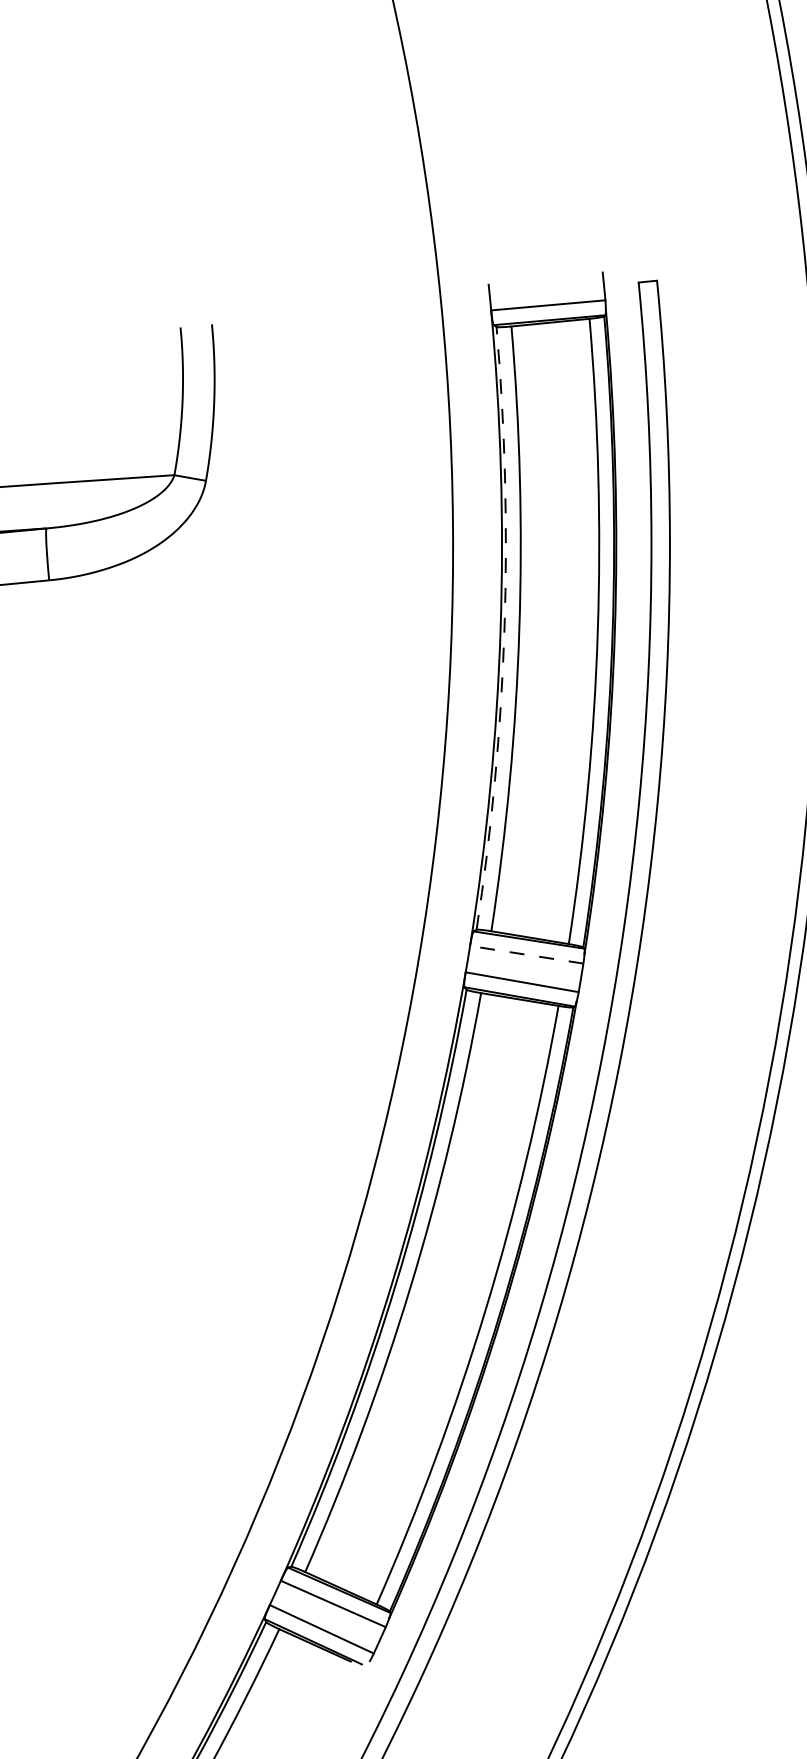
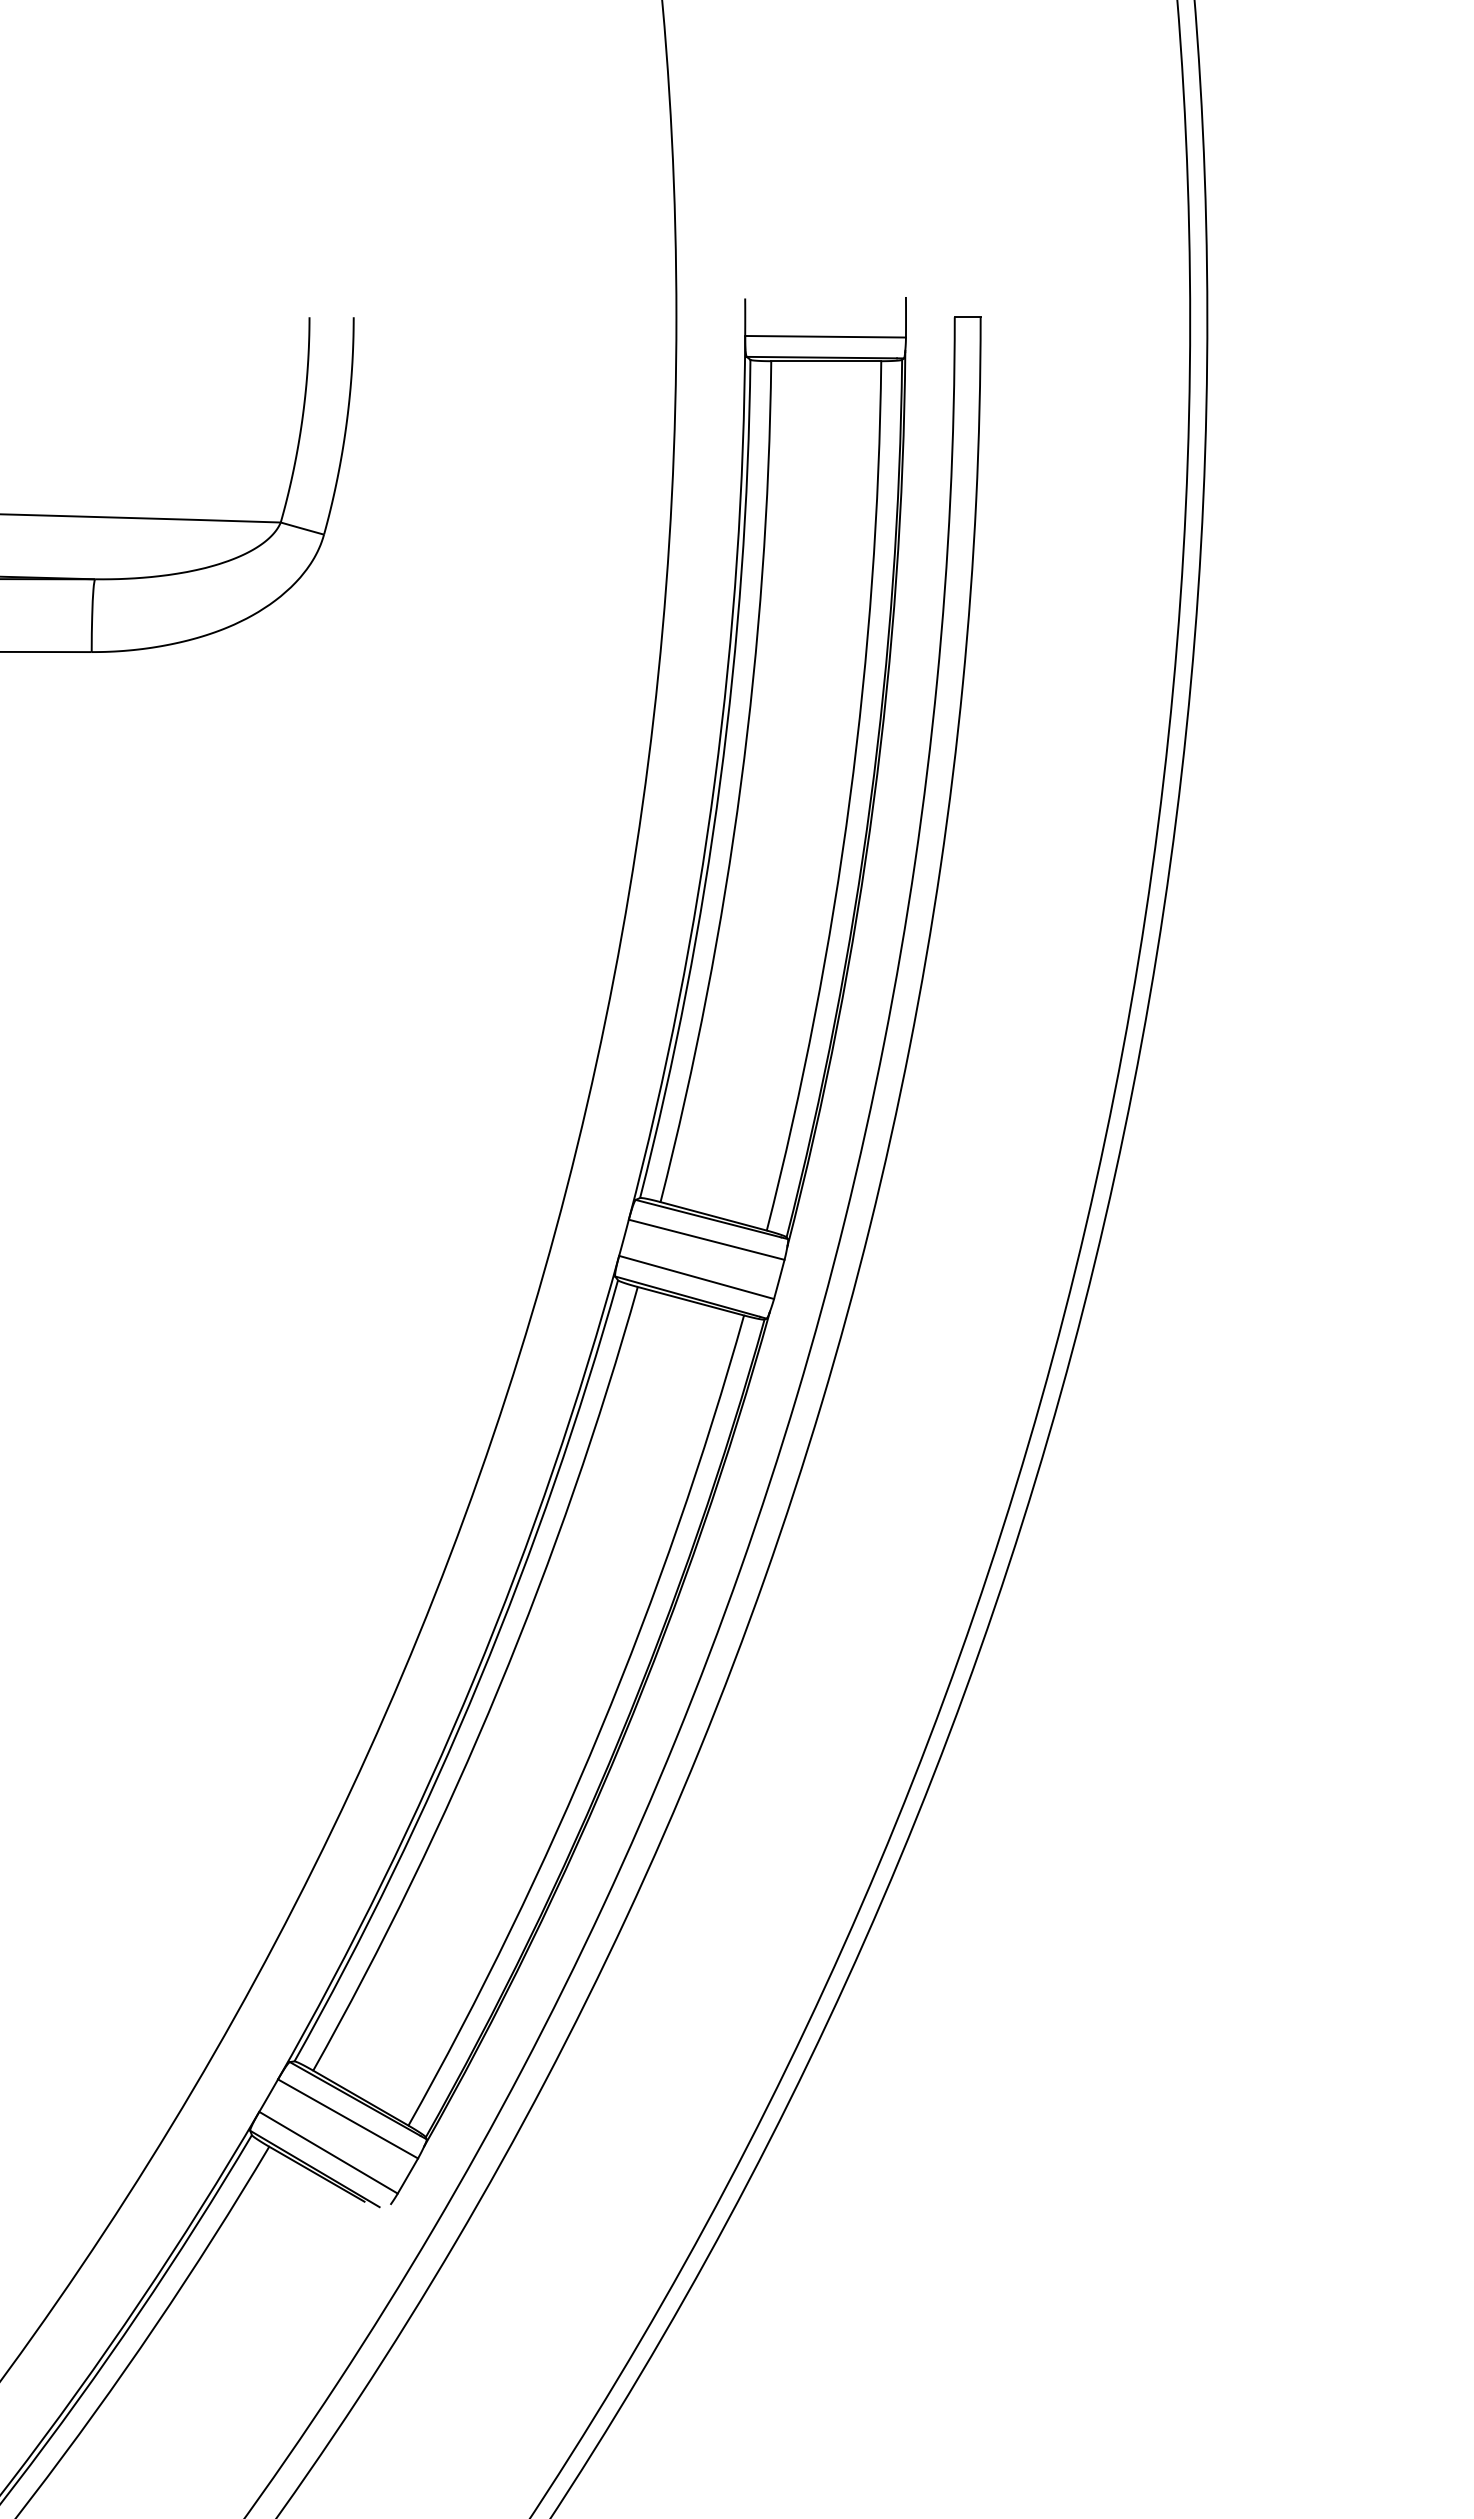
arc: (504, 629) -> (720, 782), dashed -> solid
line: (526, 954) -> (706, 1239), dashed -> solid

